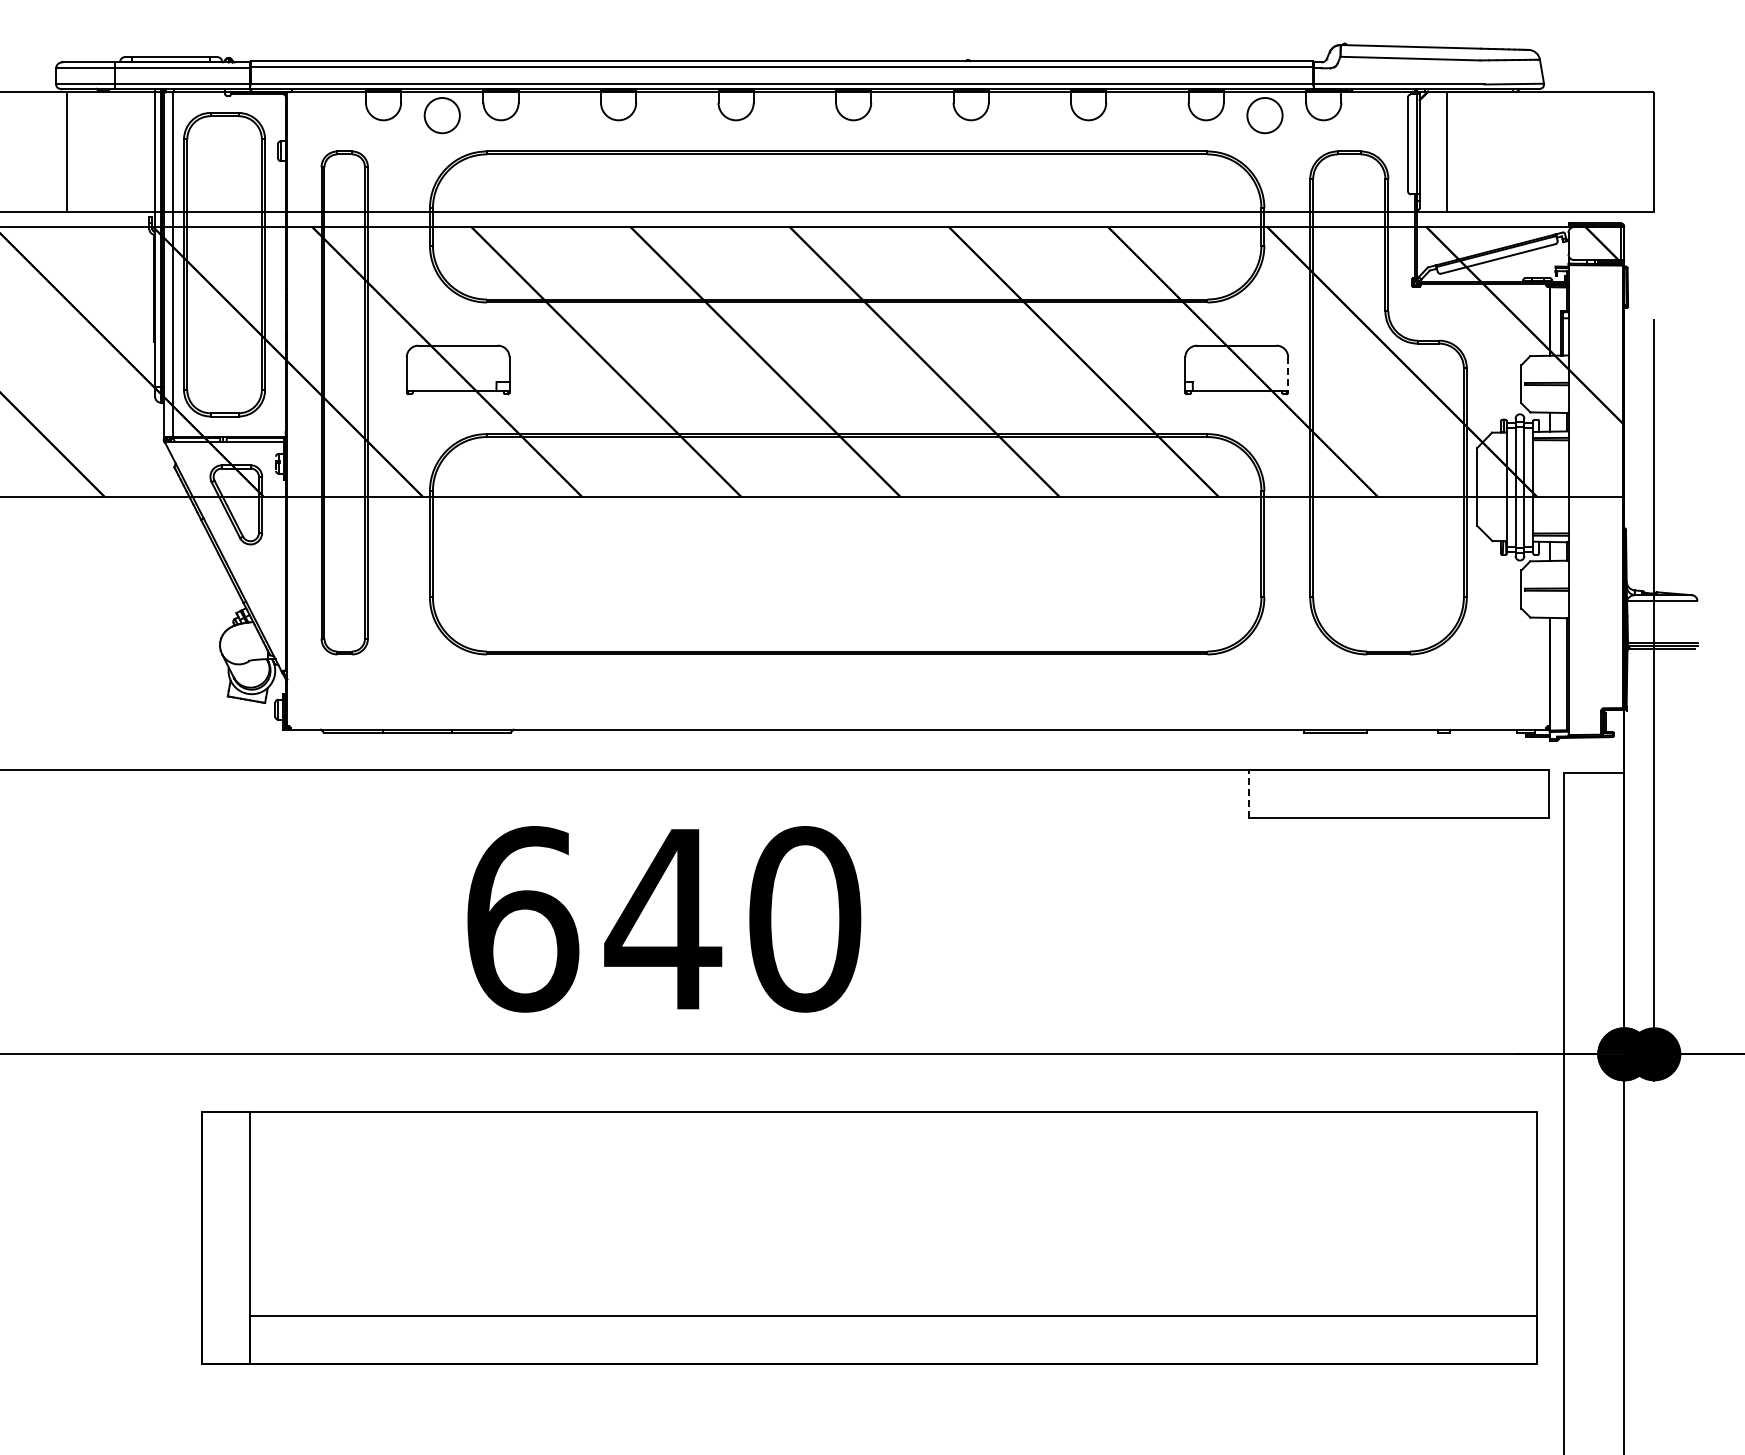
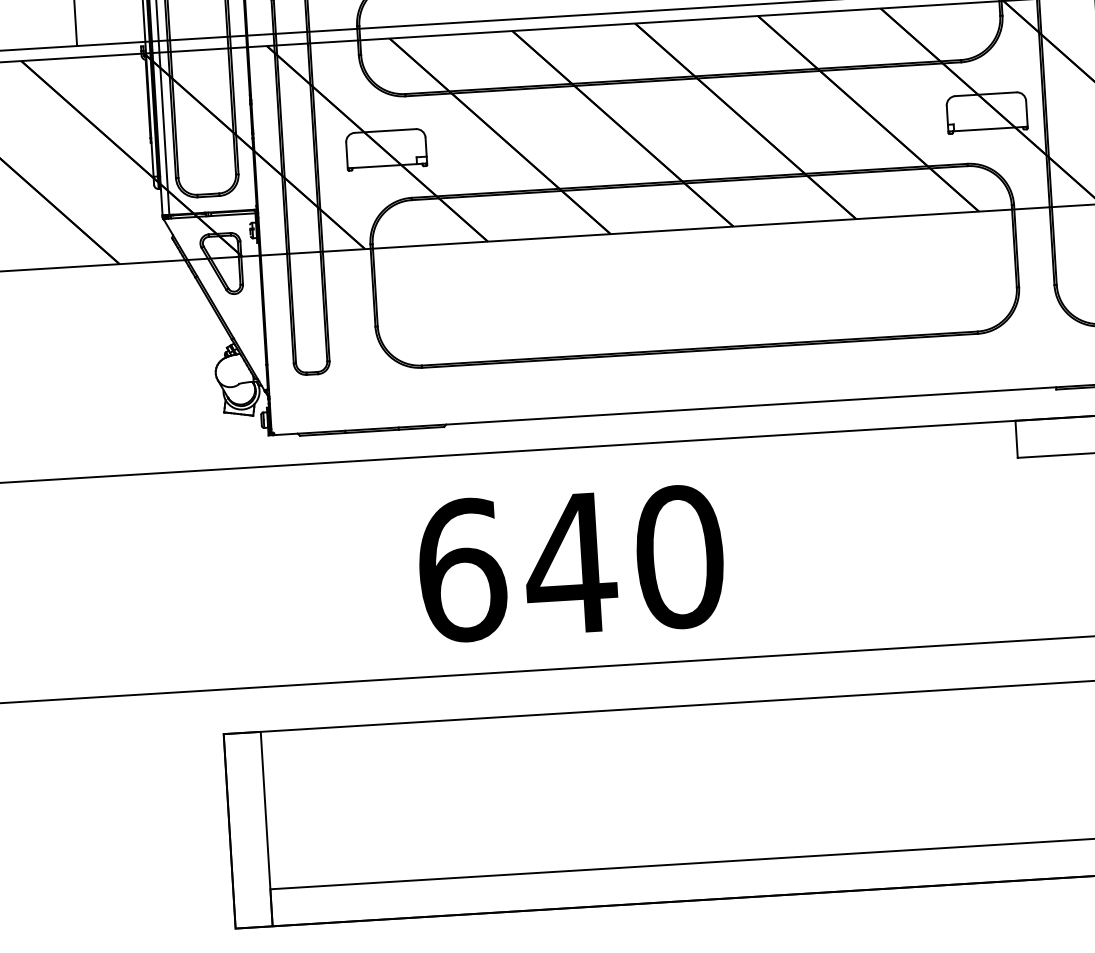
line: (1288, 375) -> (1027, 114), dashed -> solid
line: (1249, 793) -> (1016, 439), dashed -> solid

